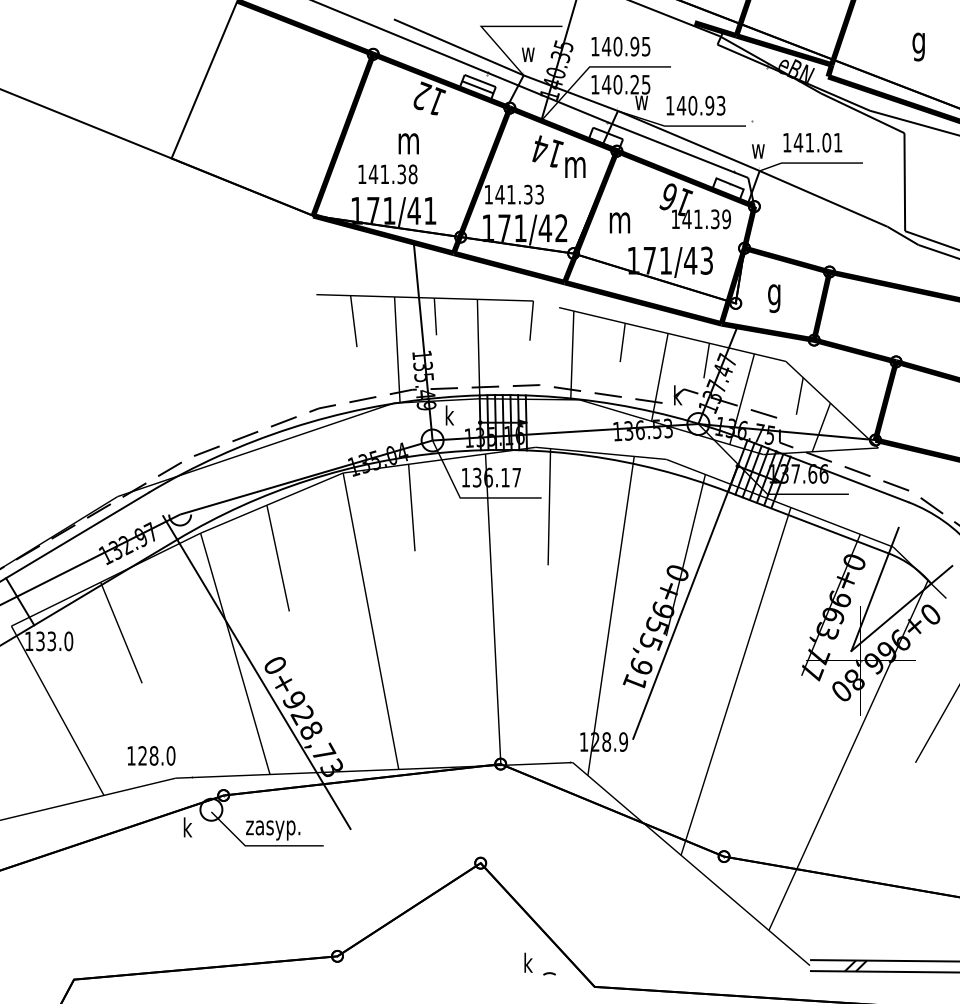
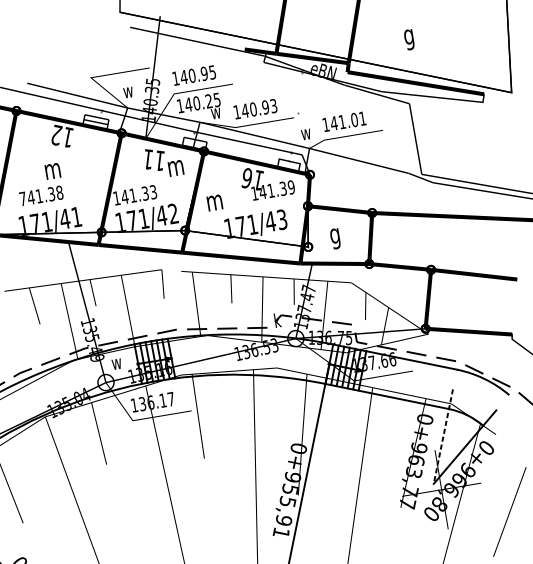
text: (540, 148) -> (148, 158), 14 -> 11
text: (362, 173) -> (23, 198), 141.38 -> 741.38
text: (451, 415) -> (116, 362), k -> w
line: (875, 589) -> (443, 436), solid -> dashed

